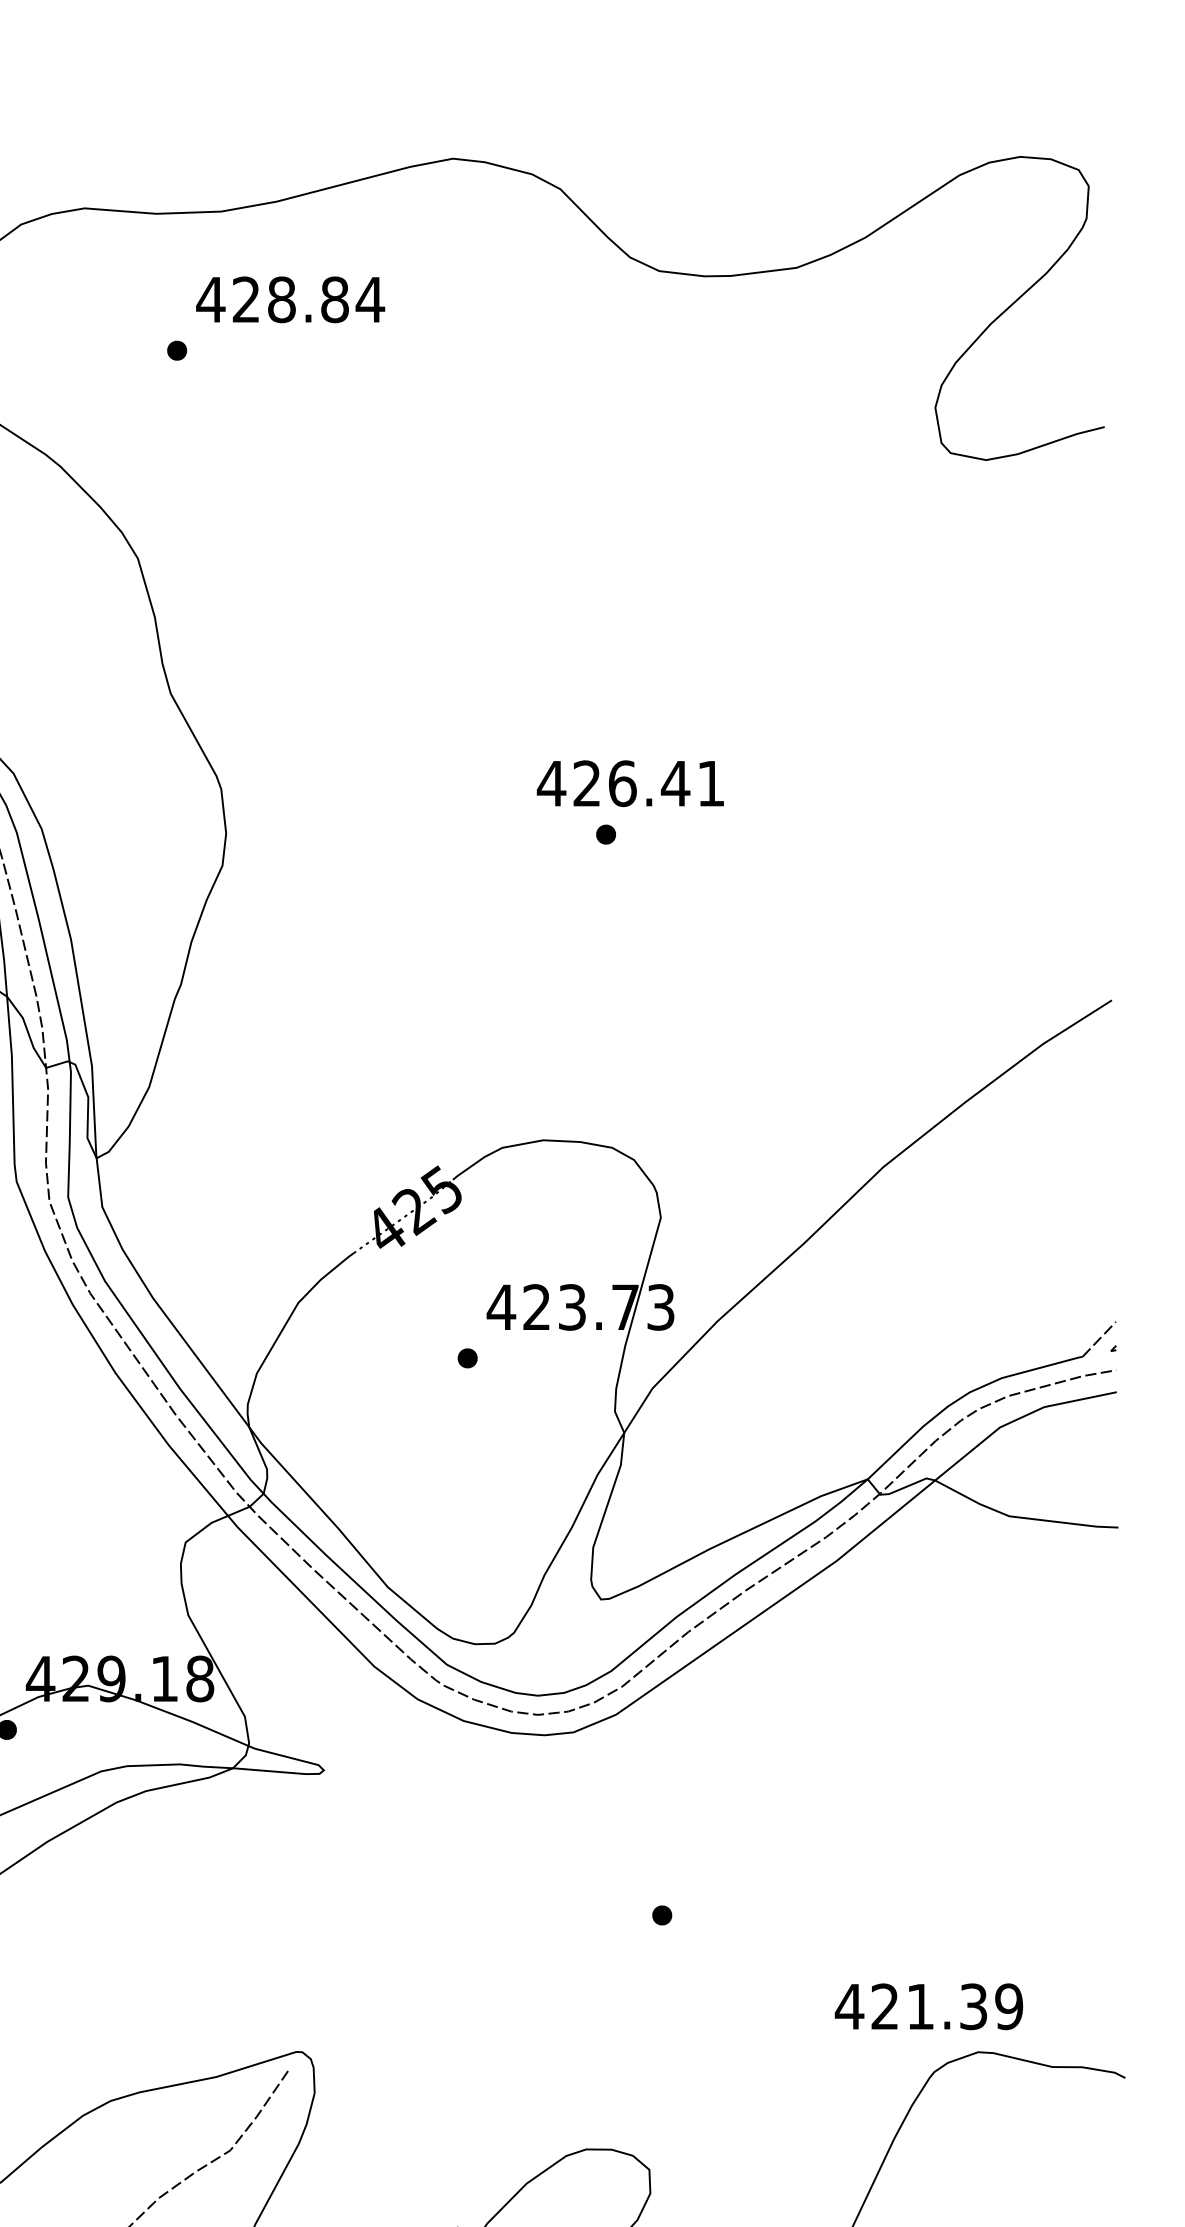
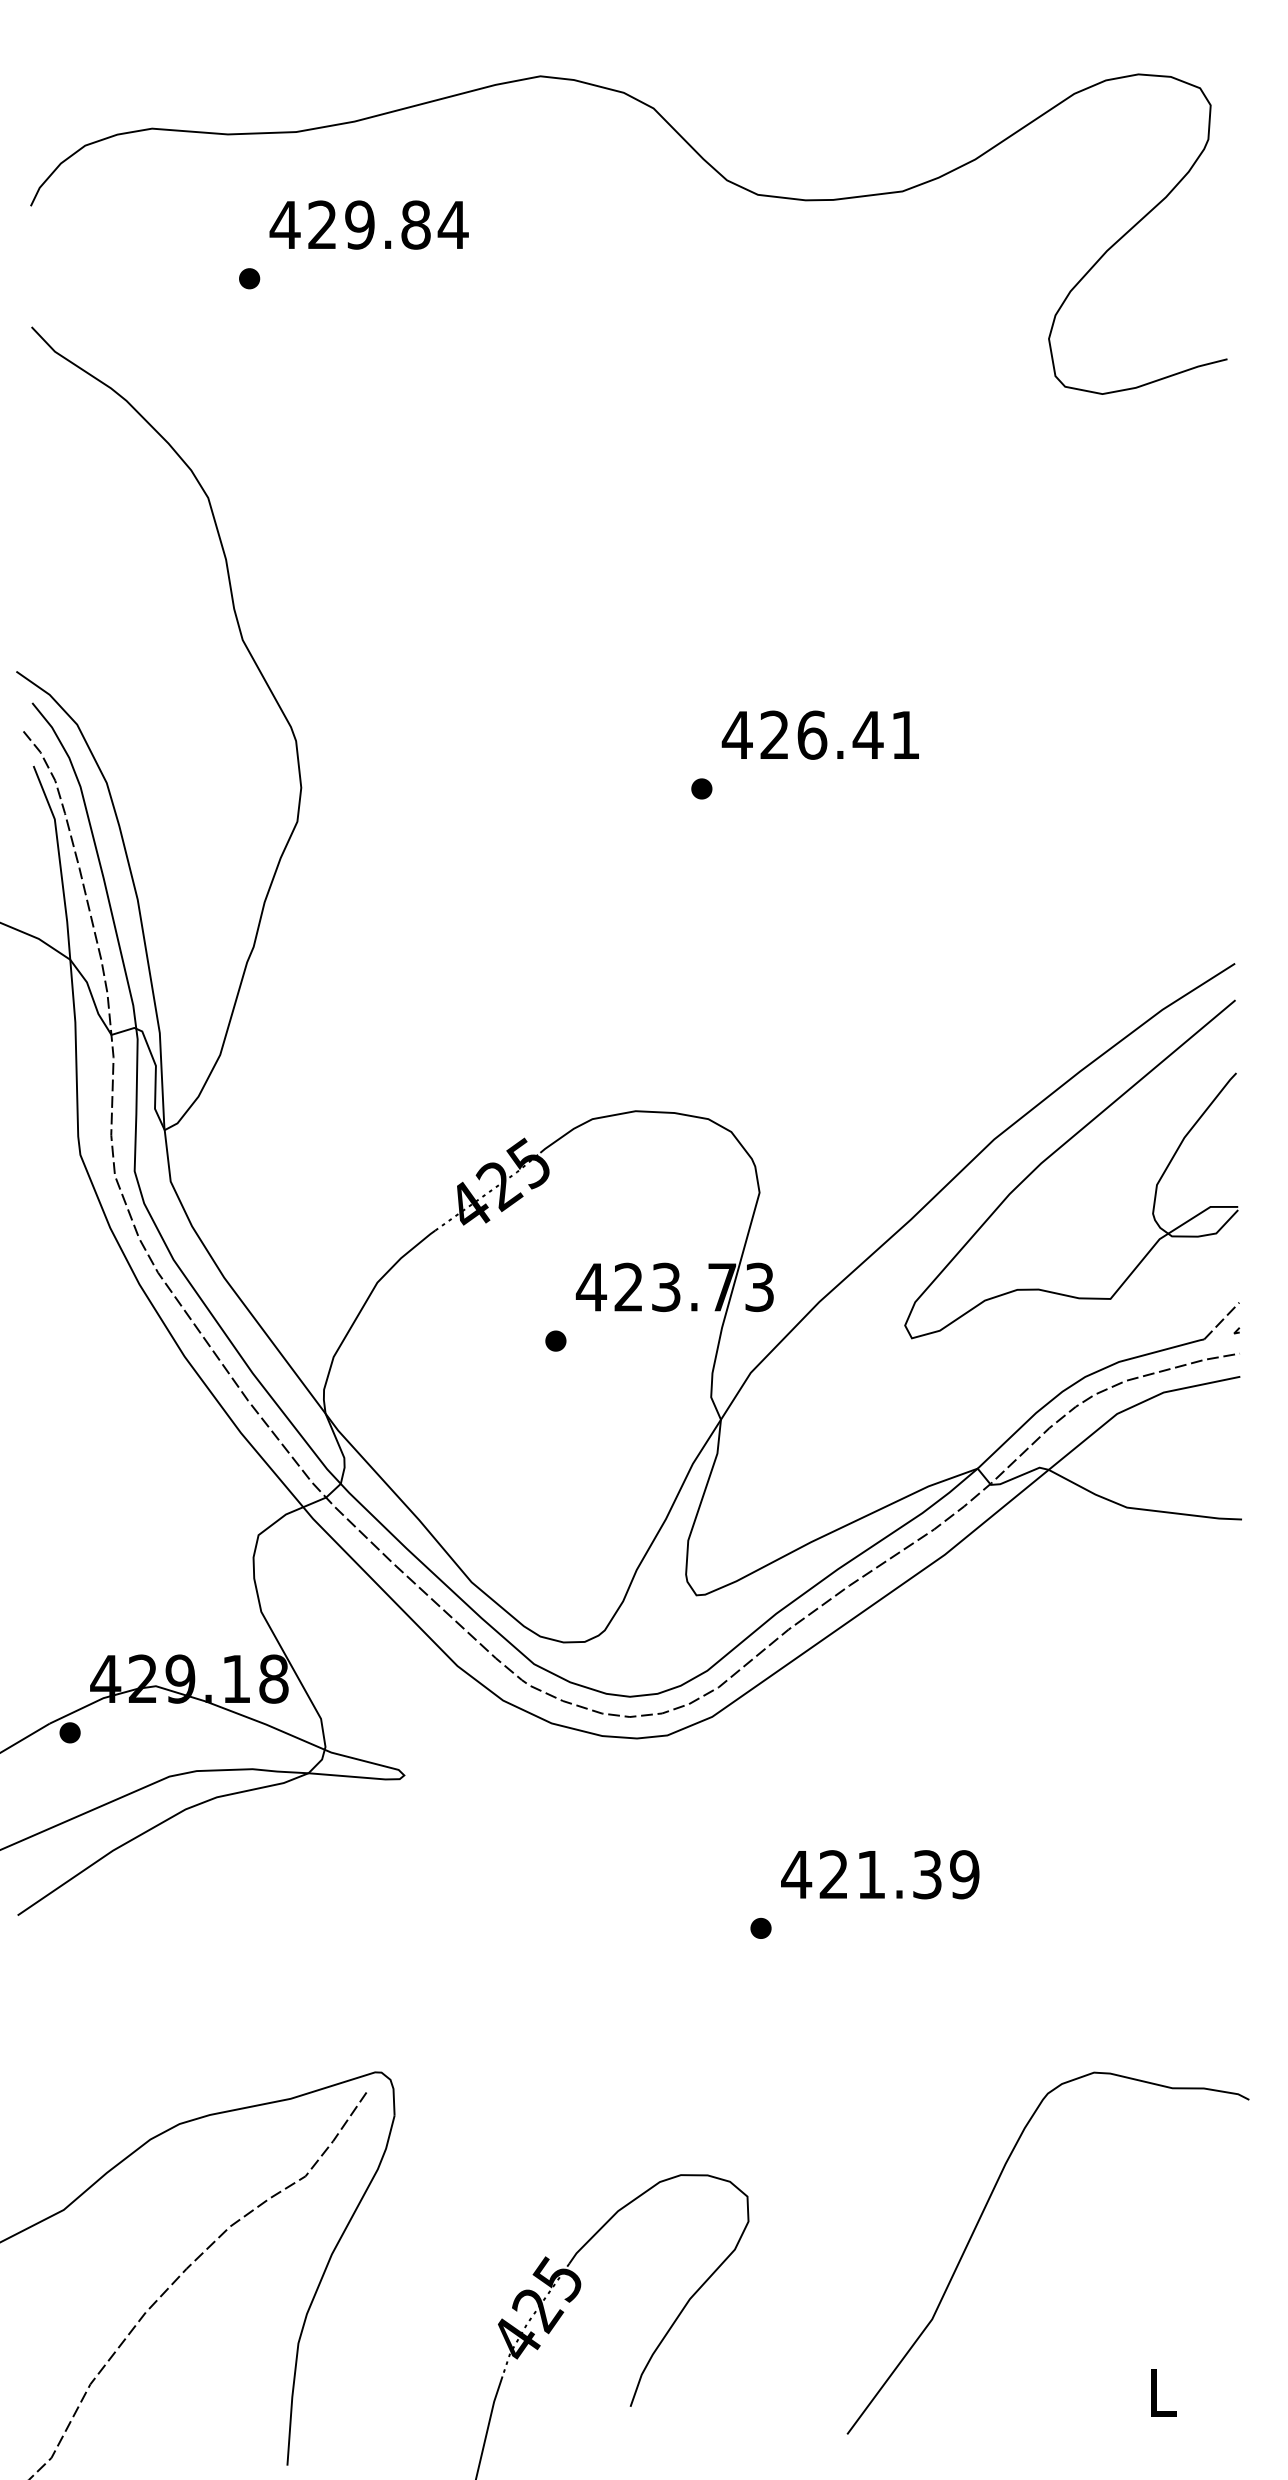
text: (281, 299) -> (359, 224), 428.84 -> 429.84
text: (629, 782) -> (819, 734), moved
part: (944, 1177) -> (1058, 1150), added
text: (929, 2006) -> (880, 1874), moved

